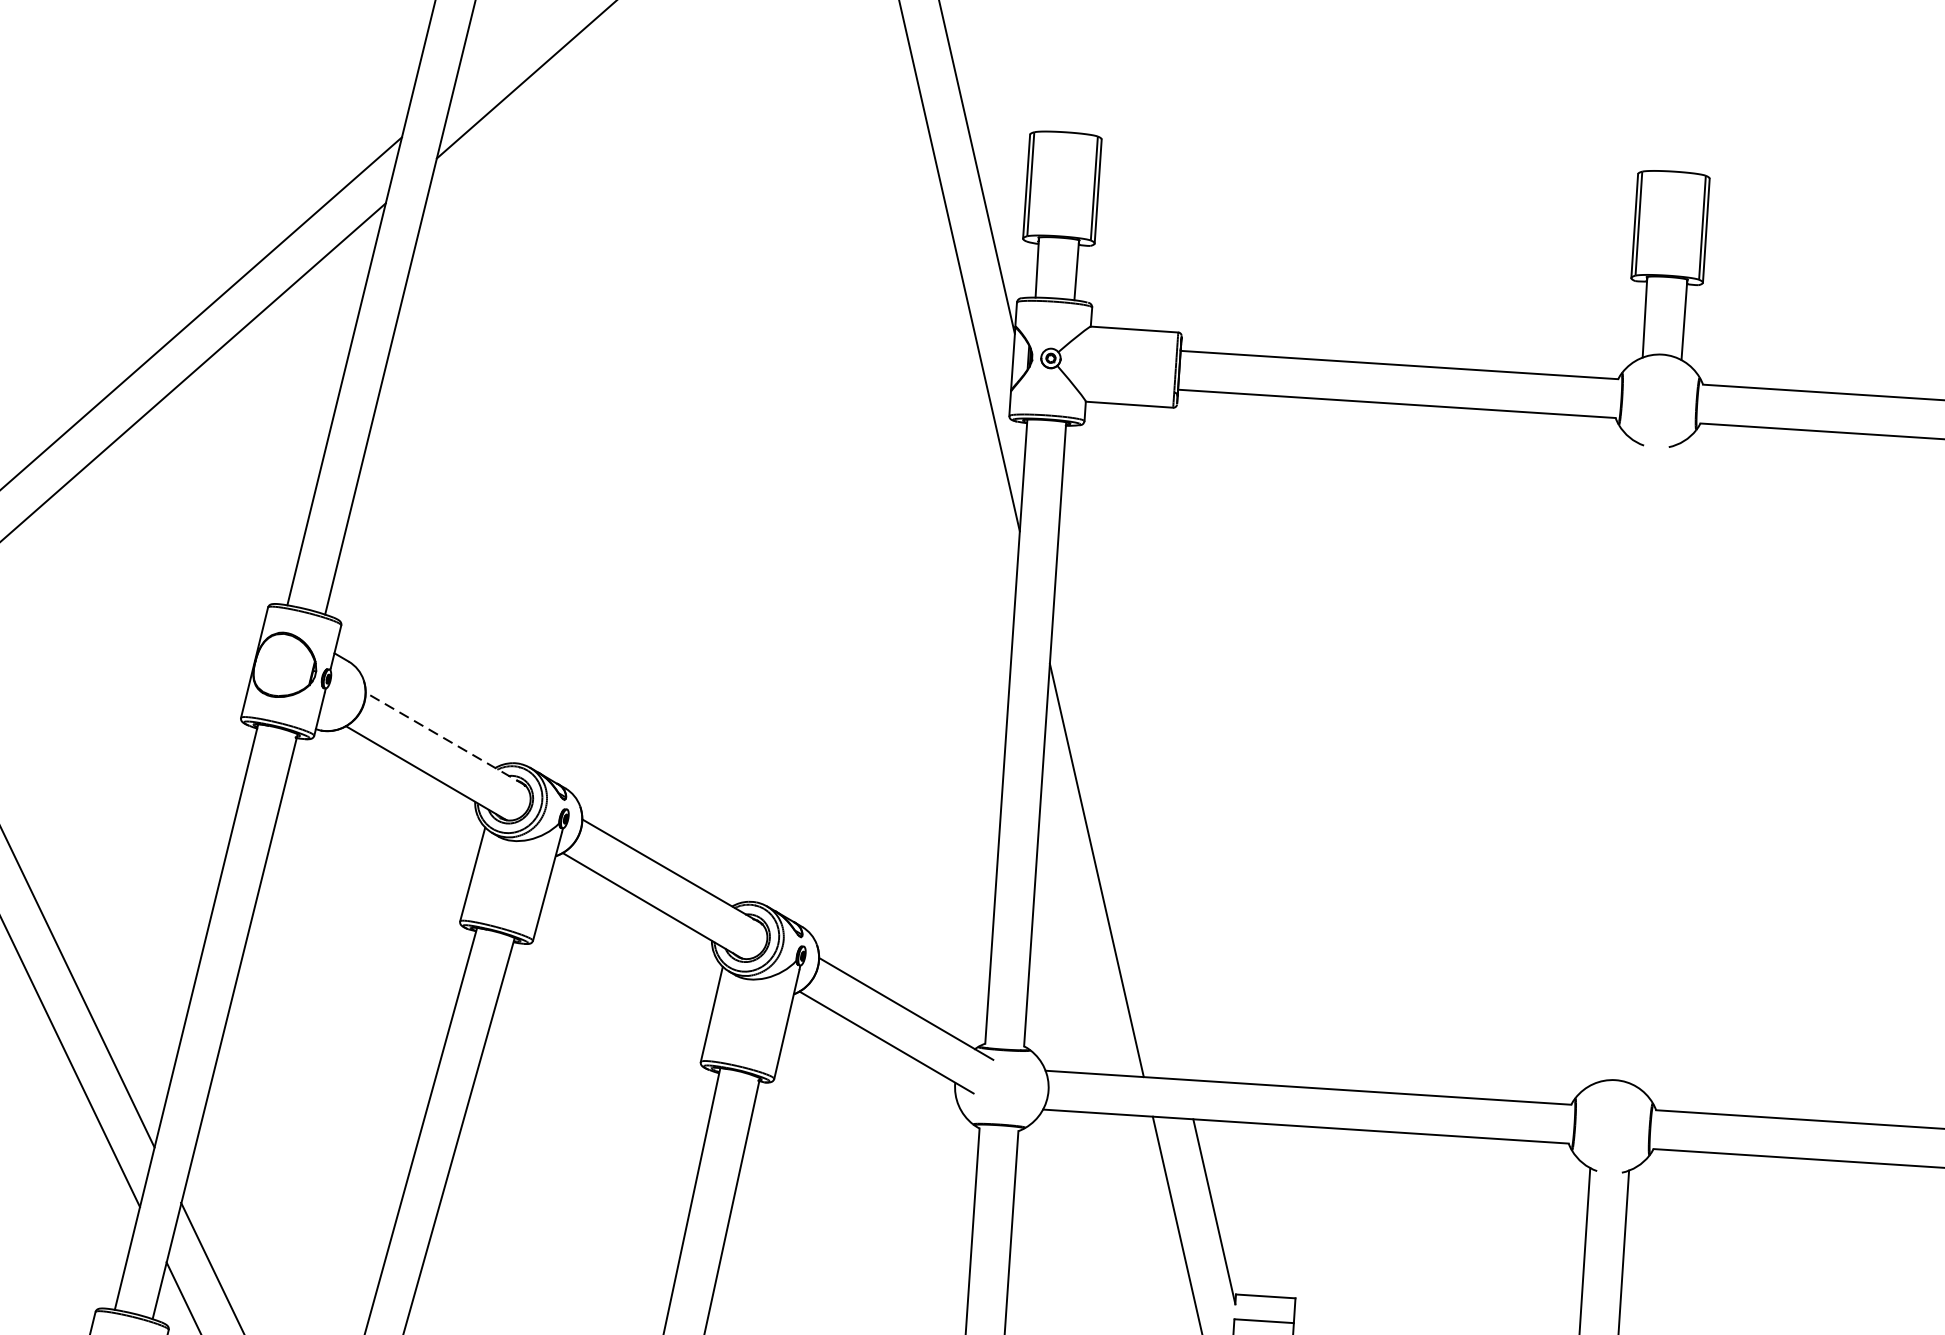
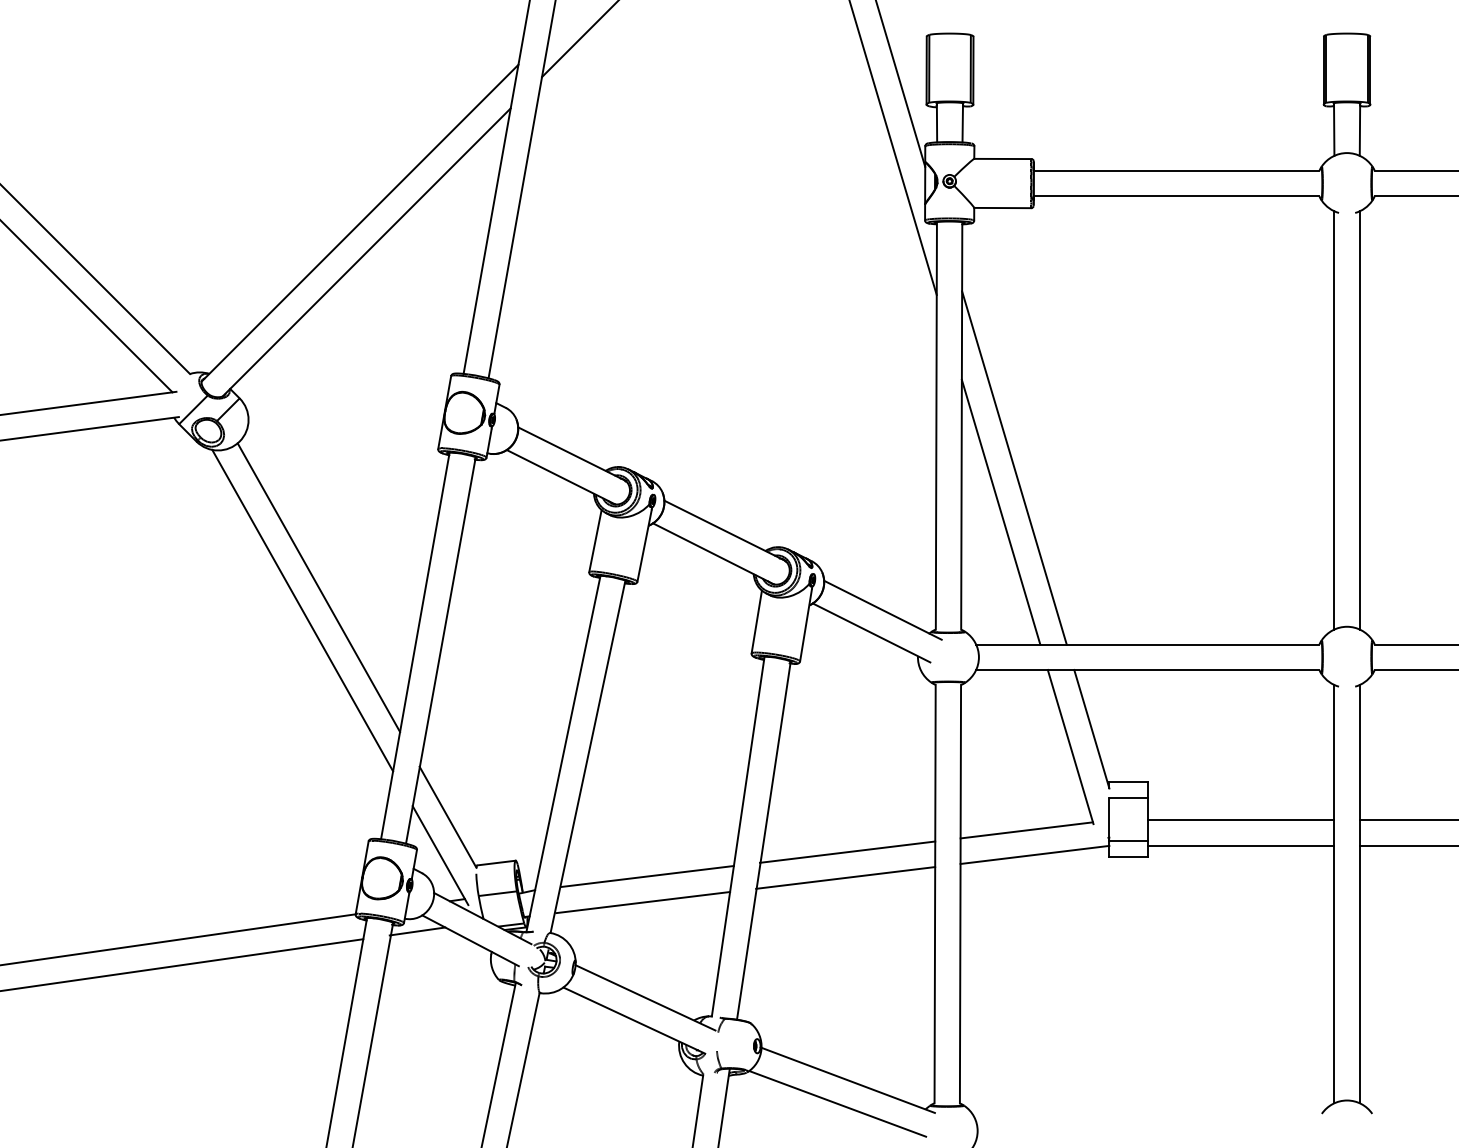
line: (444, 739) -> (571, 454), dashed -> solid
line: (1616, 762) -> (1334, 420), added
line: (1654, 765) -> (1359, 420), added
line: (1121, 803) -> (1014, 467), added

